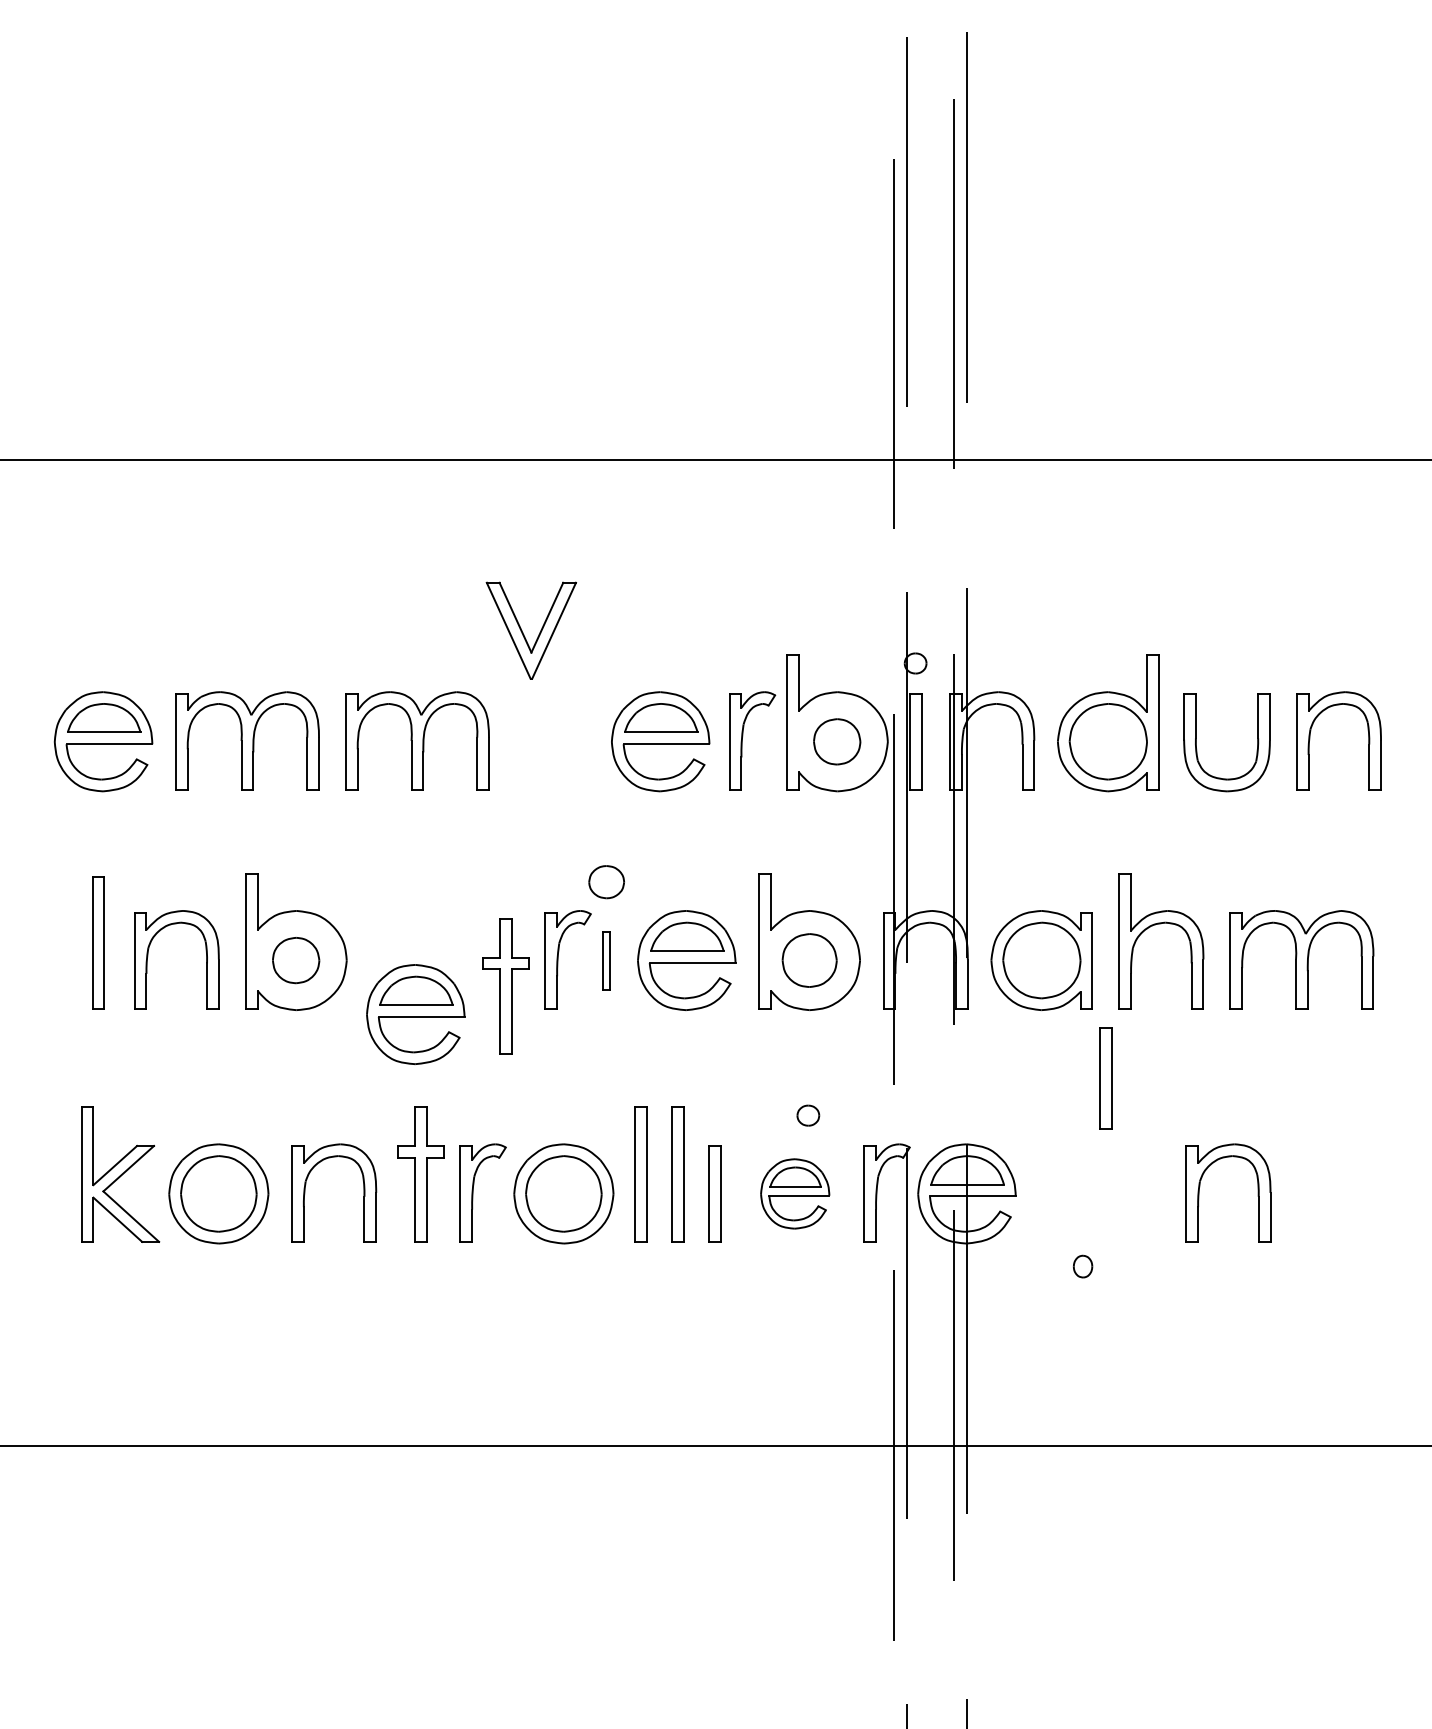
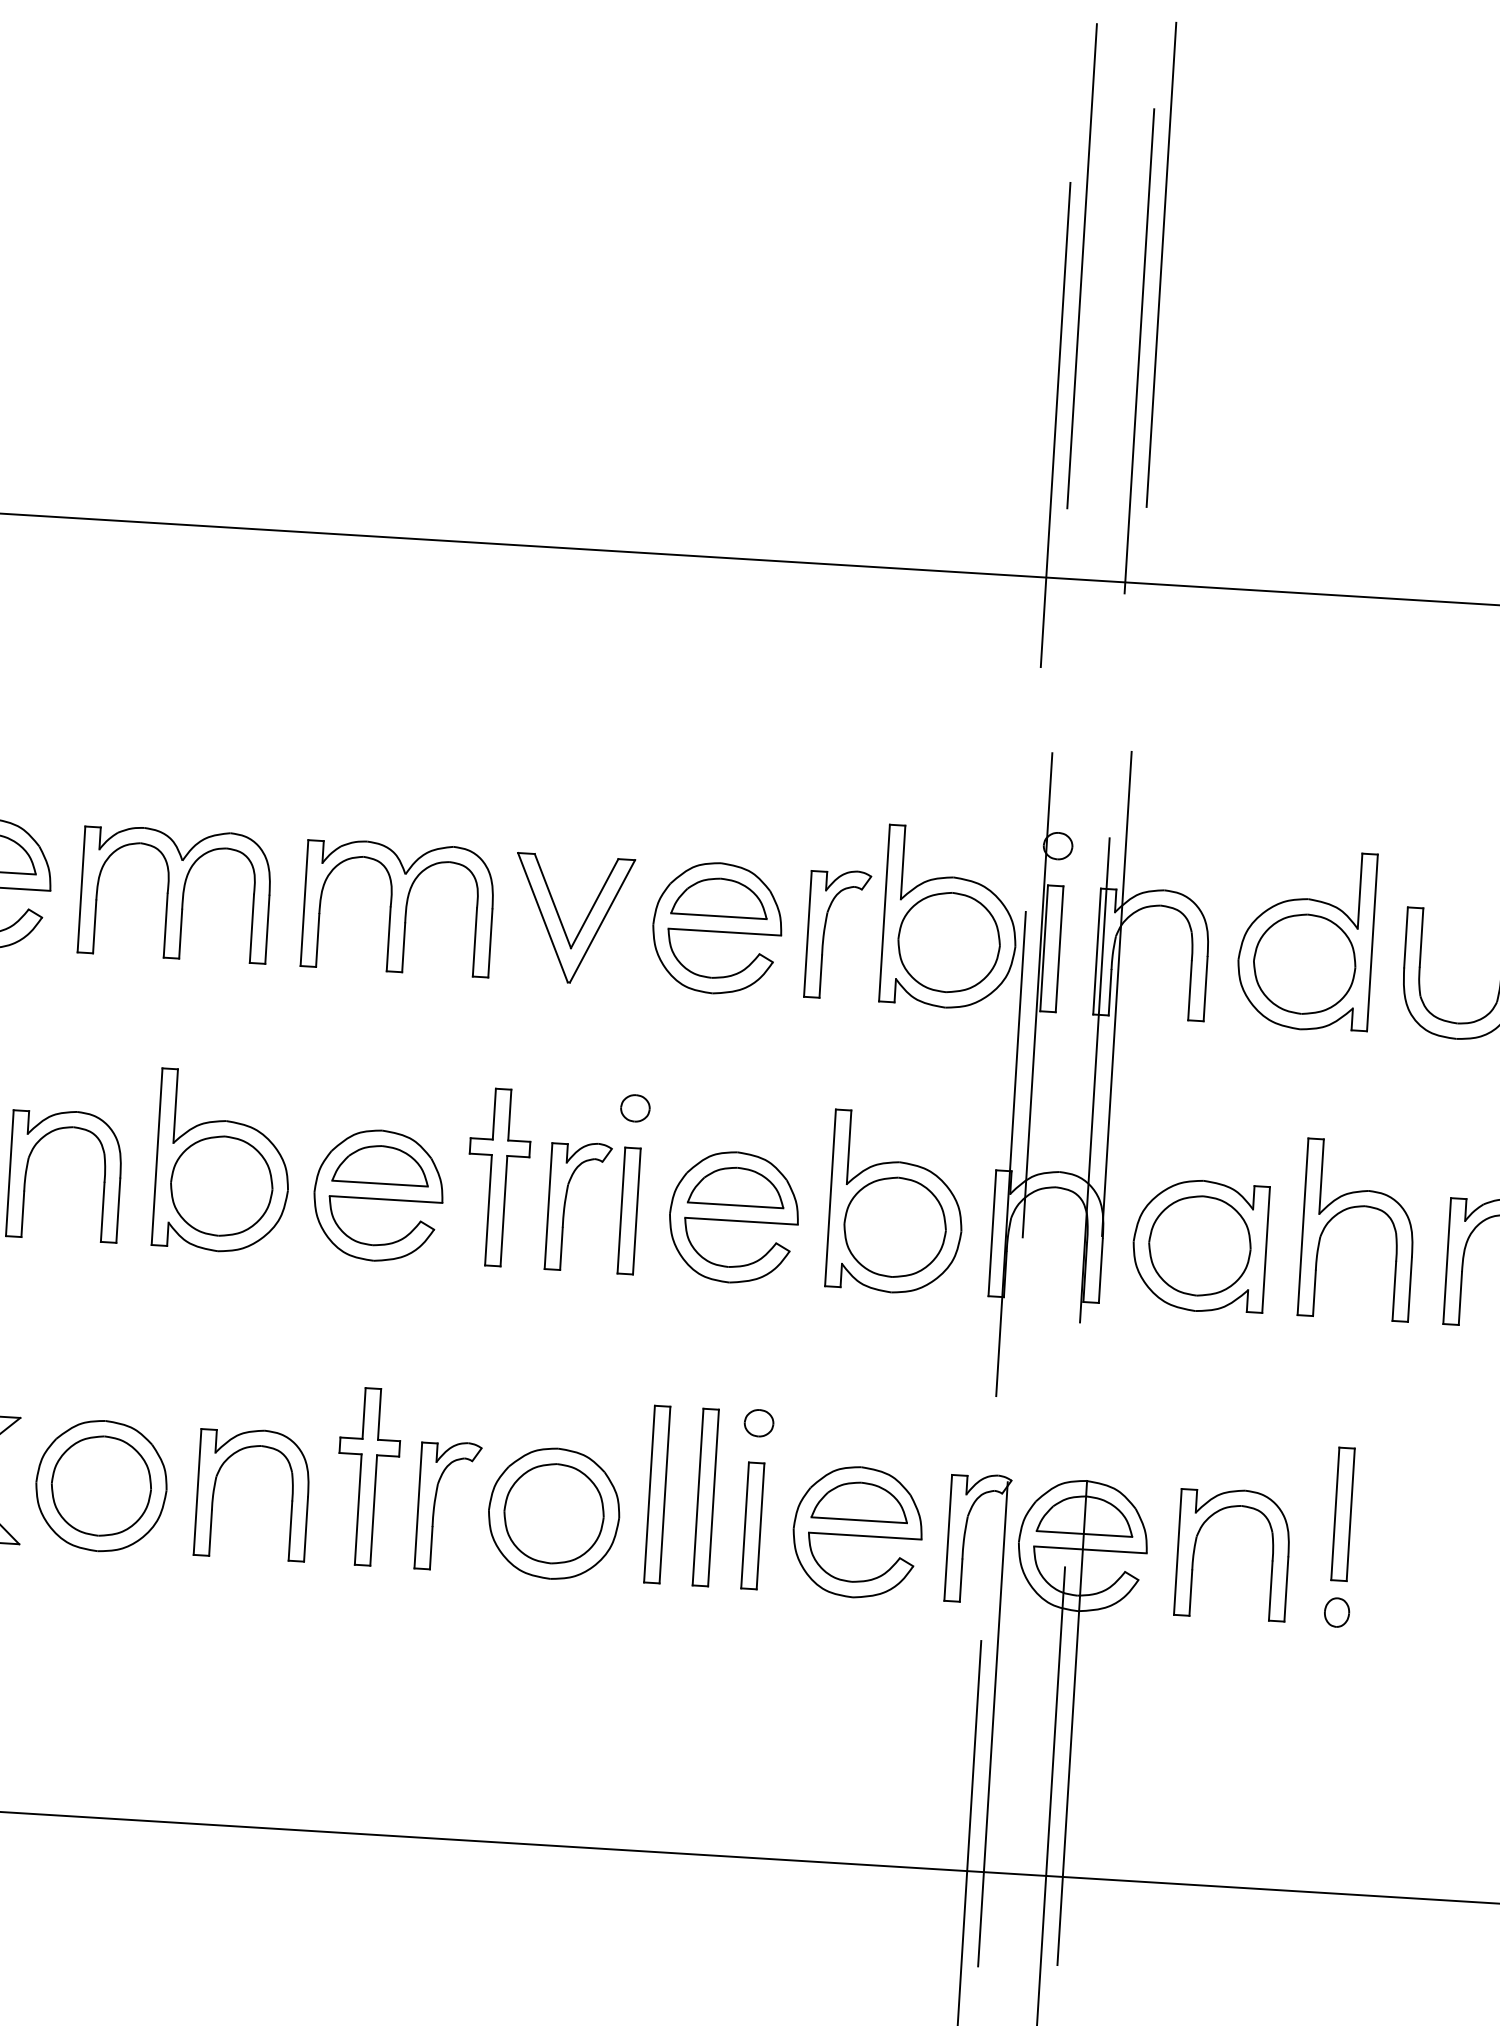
part: (524, 634) -> (563, 923), moved
part: (836, 741) -> (948, 942), size x1.67
part: (606, 882) -> (635, 1108), size x0.62
part: (295, 960) -> (220, 1186), size x1.67
part: (606, 960) -> (628, 1210), size x1.67
part: (809, 960) -> (895, 1227), size x1.43
part: (505, 986) -> (497, 1177), moved
part: (415, 1014) -> (378, 1195), moved
part: (1105, 1078) -> (1342, 1514), moved
part: (808, 1115) -> (759, 1423), moved
part: (1200, 1186) -> (1197, 1543), moved
part: (794, 1193) -> (856, 1531), size x1.43
part: (1082, 1266) -> (1336, 1612), moved

